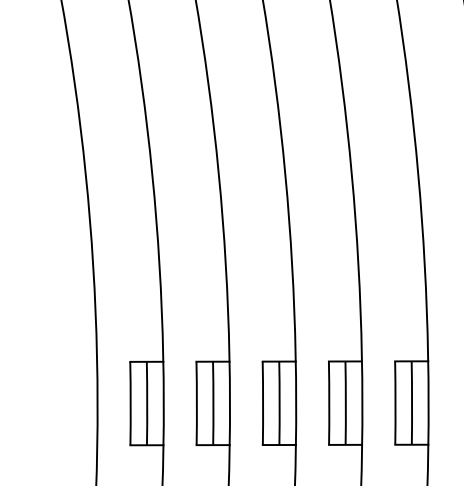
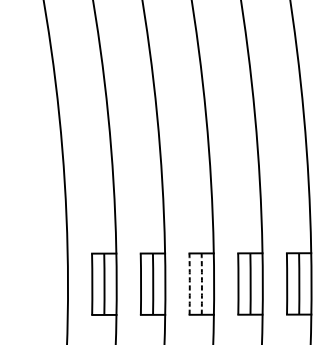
arc: (263, 403) -> (190, 284), solid -> dashed
arc: (279, 403) -> (201, 284), solid -> dashed

